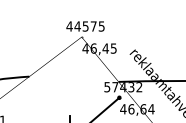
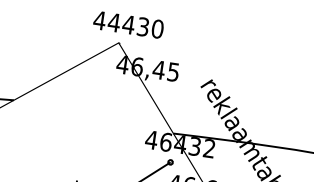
text: (93, 26) -> (142, 26), 575 -> 430
text: (111, 87) -> (159, 141), 57 -> 46

